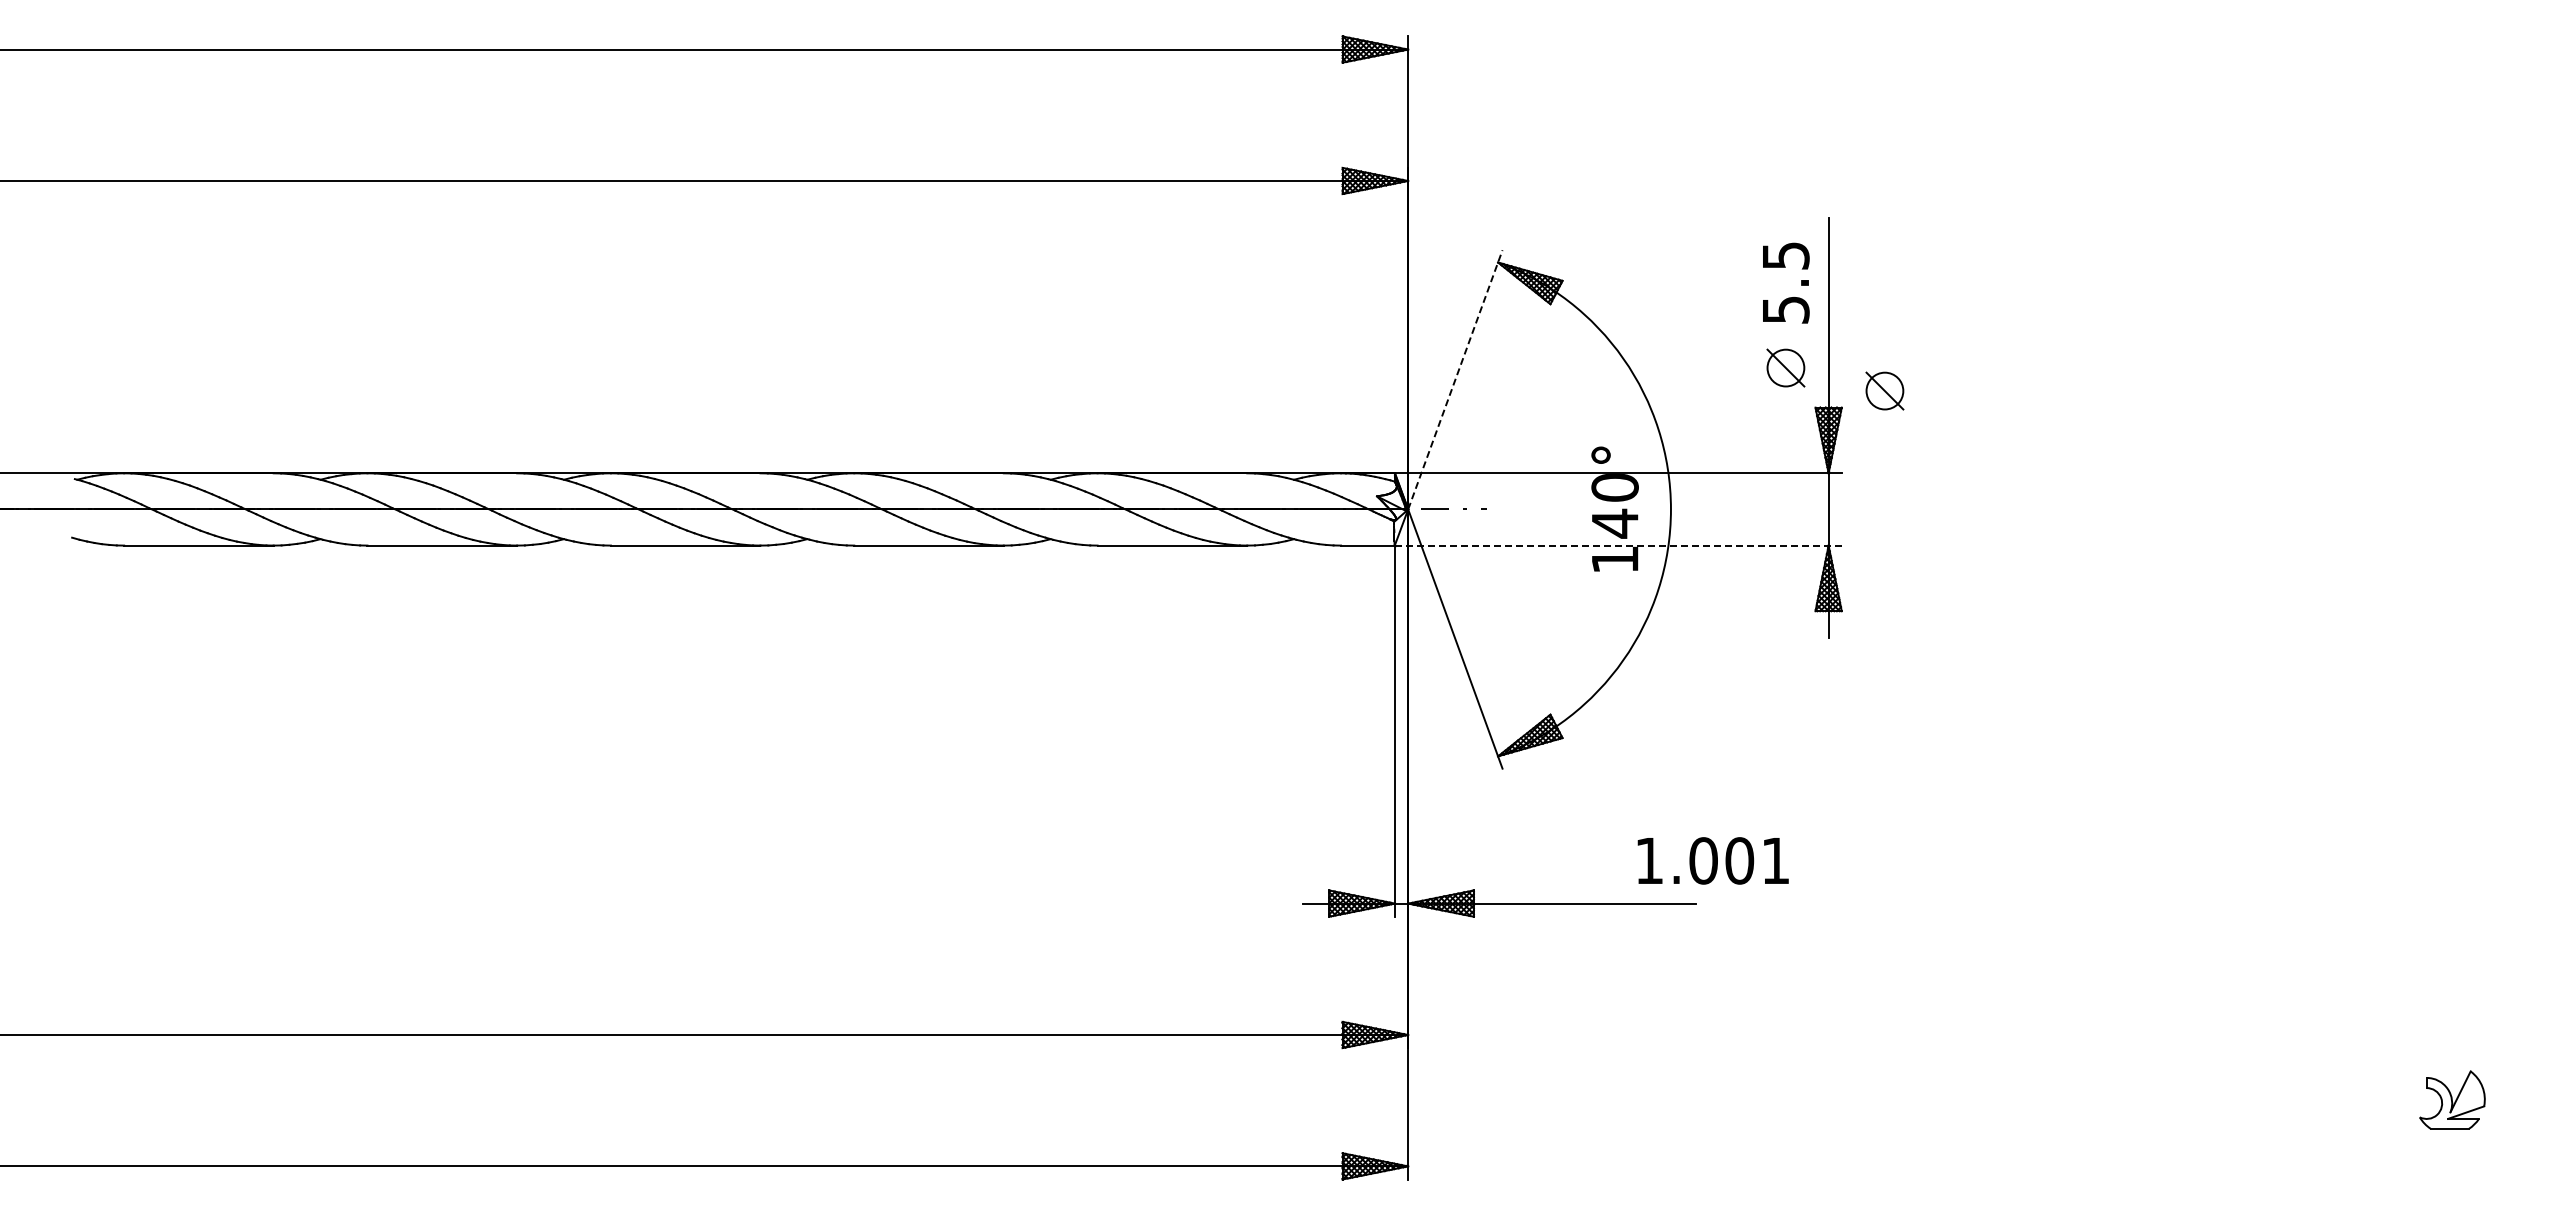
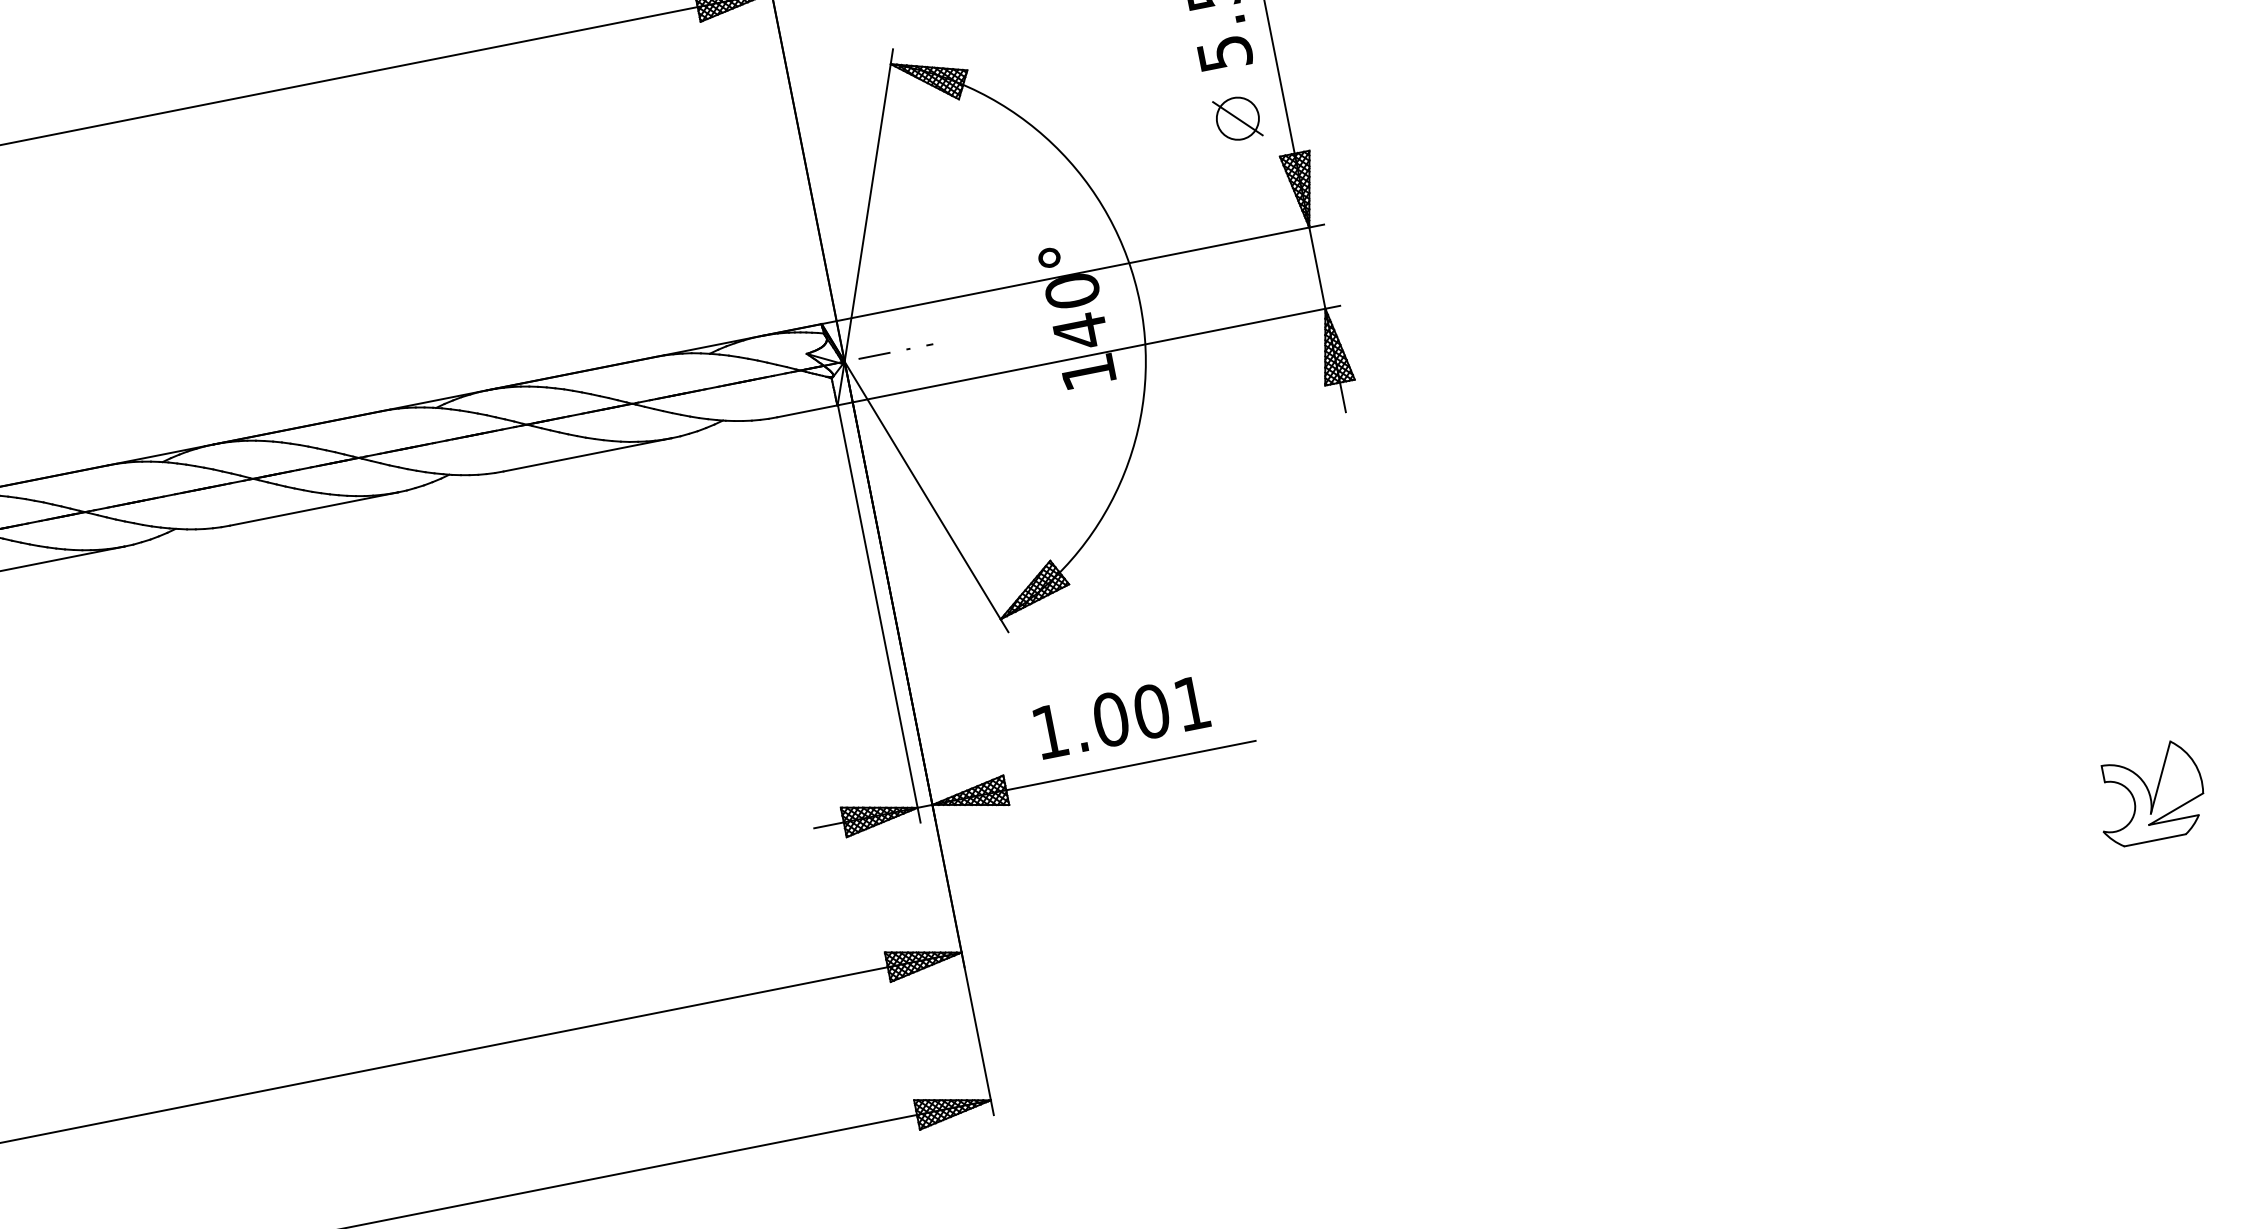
line: (1455, 379) -> (868, 205), dashed -> solid
part: (1884, 390) -> (1353, 121), removed
line: (1618, 545) -> (1089, 355), dashed -> solid
text: (1712, 860) -> (1121, 717), moved
part: (2452, 1099) -> (2150, 792), size x1.43

